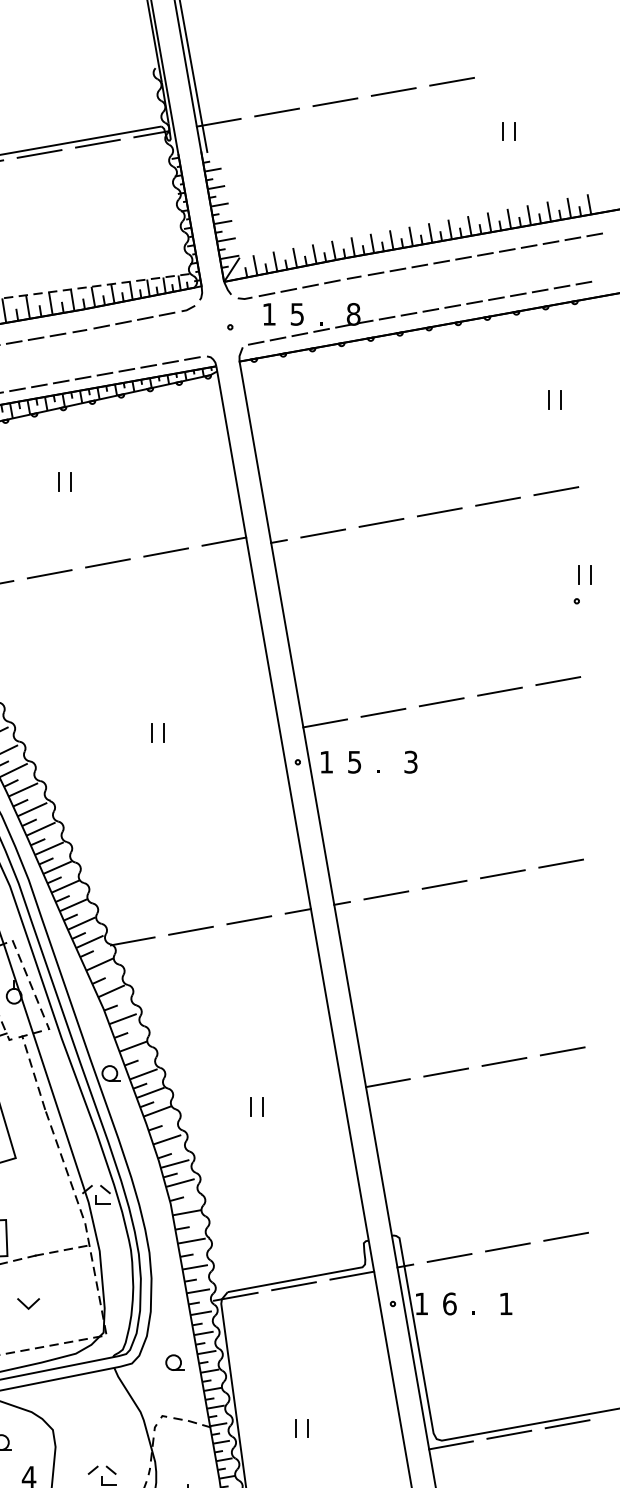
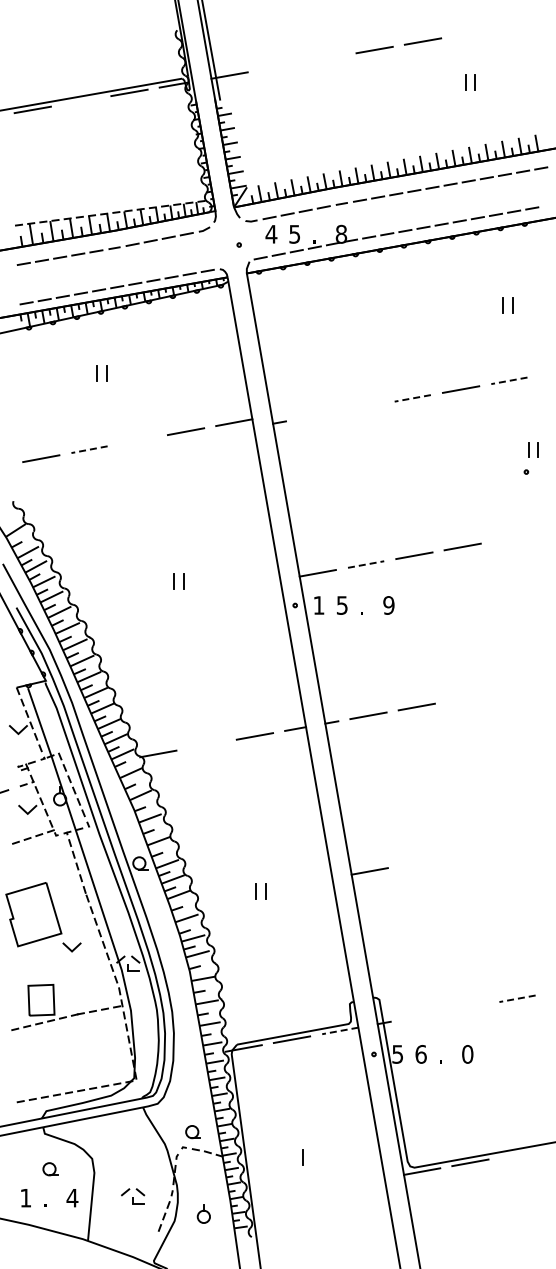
line: (335, 102) -> (326, 58), removed
line: (276, 111) -> (277, 66), removed
line: (40, 154) -> (81, 101), removed
text: (269, 314) -> (271, 234), 1 -> 4
line: (555, 490) -> (508, 380), solid -> dashed
line: (439, 512) -> (412, 398), solid -> dashed
line: (381, 522) -> (364, 406), removed
line: (323, 532) -> (316, 415), removed
line: (107, 563) -> (137, 440), removed
line: (49, 574) -> (89, 449), solid -> dashed
line: (557, 680) -> (510, 537), removed
line: (383, 712) -> (366, 564), solid -> dashed
text: (410, 762) -> (388, 605), 3 -> 9
line: (561, 863) -> (513, 689), removed
line: (503, 874) -> (465, 698), removed
line: (190, 929) -> (206, 744), removed
line: (562, 1050) -> (514, 844), removed
line: (504, 1061) -> (466, 853), removed
line: (445, 1072) -> (417, 862), removed
line: (566, 1236) -> (517, 998), solid -> dashed
line: (508, 1247) -> (469, 1007), removed
line: (449, 1258) -> (420, 1016), removed
line: (351, 1276) -> (339, 1031), solid -> dashed
text: (421, 1304) -> (397, 1054), 1 -> 5
text: (505, 1304) -> (467, 1054), 1 -> 0
line: (26, 1305) -> (70, 948), moved
part: (173, 1363) -> (192, 1132), moved
line: (567, 1423) -> (518, 1153), removed
line: (294, 1428) -> (292, 1157), removed

